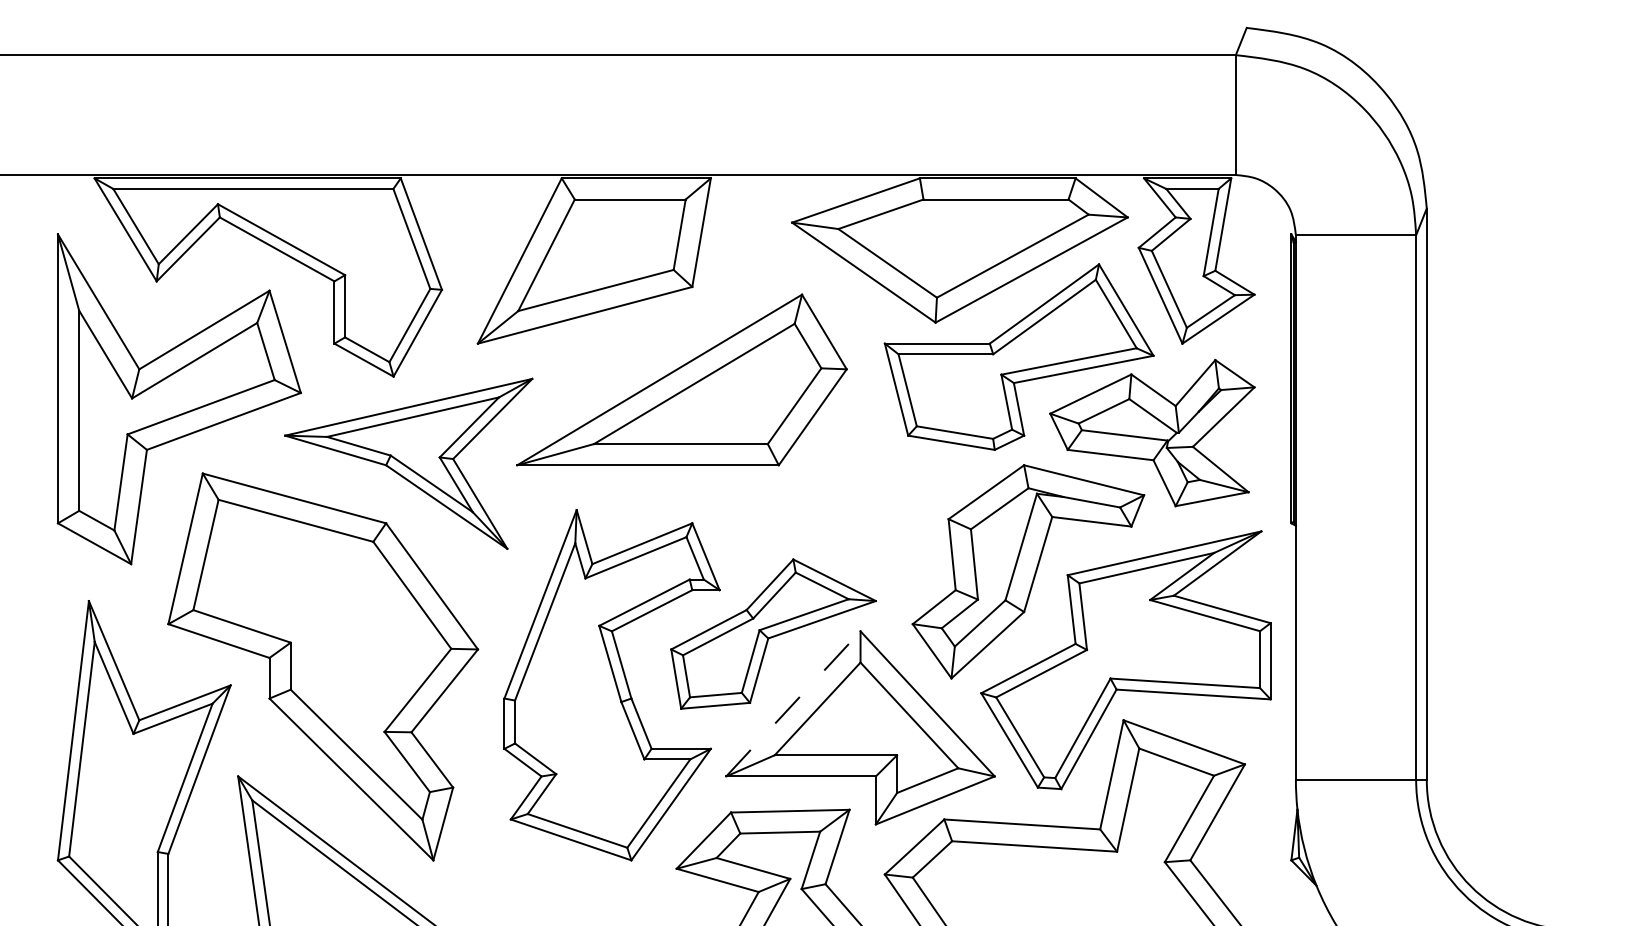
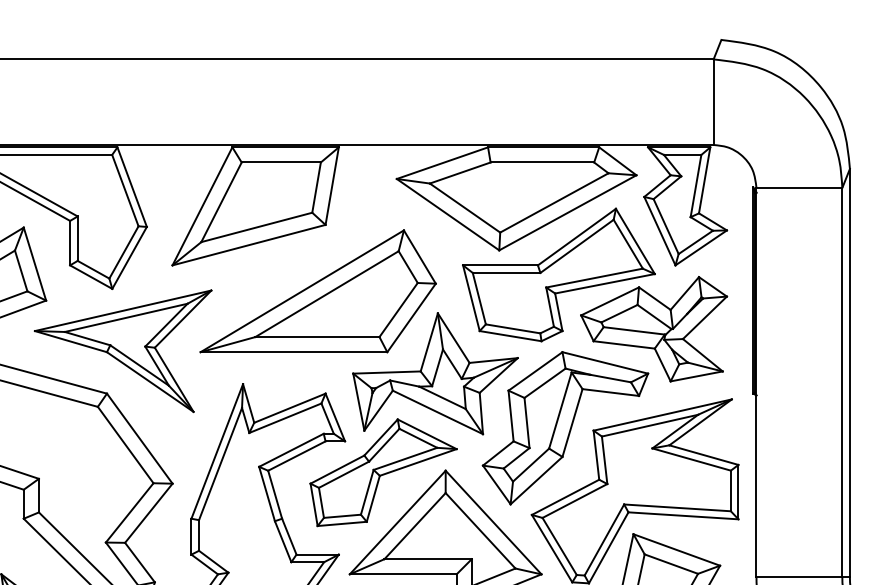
part: (846, 495) -> (435, 373), added
line: (793, 703) -> (397, 522), dashed -> solid

